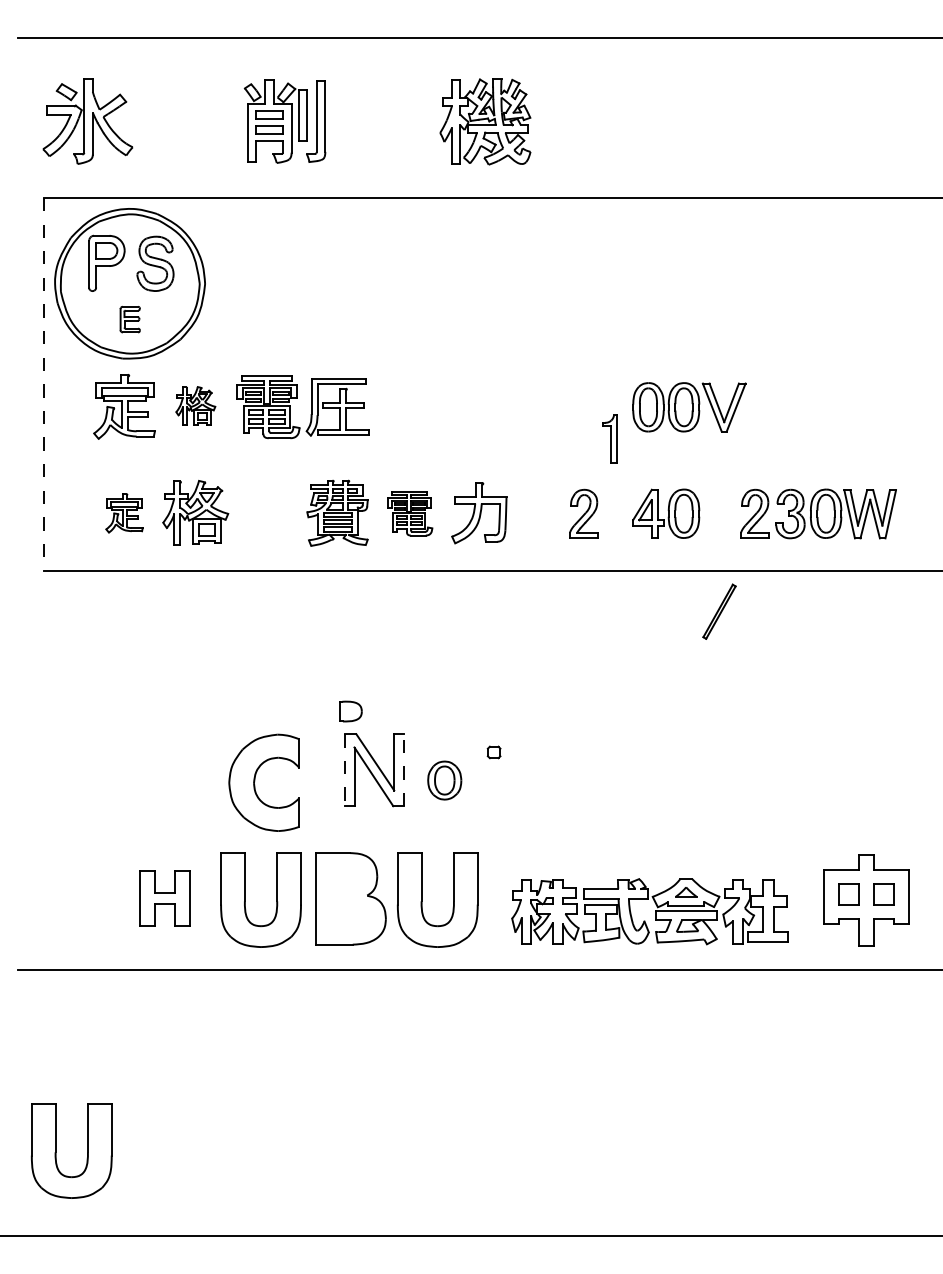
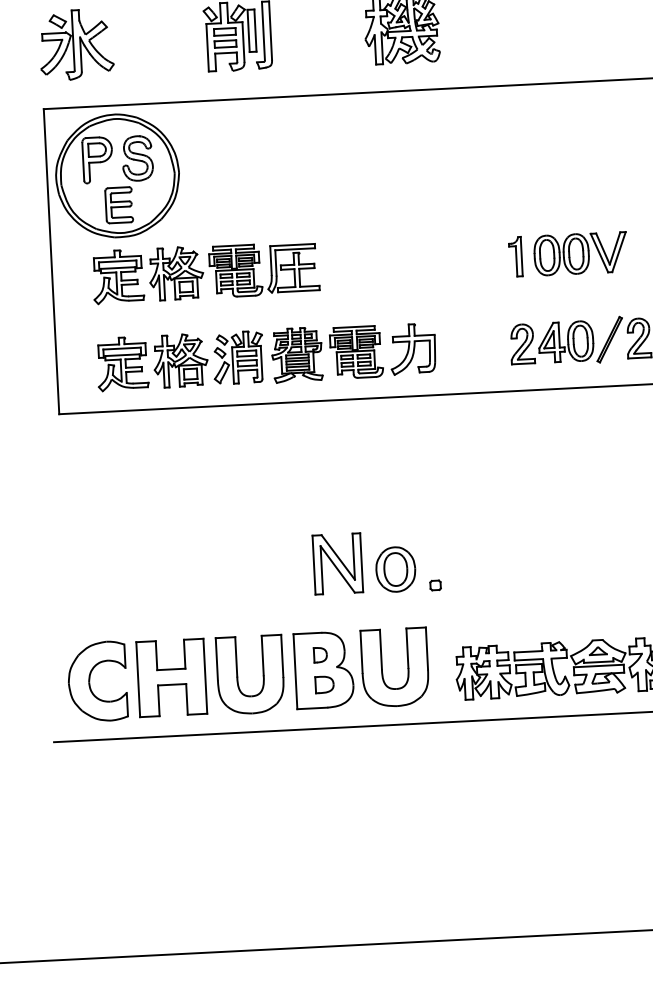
part: (130, 319) -> (119, 205), size x1.67
line: (44, 384) -> (51, 261), dashed -> solid
part: (195, 405) -> (176, 272), size x1.67
part: (609, 438) -> (515, 256), moved
part: (265, 512) -> (238, 357), added
part: (124, 513) -> (122, 364), size x1.67
part: (410, 513) -> (356, 352), size x1.43
part: (583, 513) -> (522, 343), moved
part: (719, 611) -> (609, 339), moved
part: (350, 711) -> (324, 684), moved
part: (493, 752) -> (435, 585), moved
line: (345, 770) -> (314, 565), dashed -> solid
line: (403, 770) -> (361, 562), dashed -> solid
part: (444, 780) -> (395, 569), size x1.43
part: (255, 781) -> (90, 680), moved
part: (347, 879) -> (320, 654), added
part: (164, 898) -> (171, 677), size x1.67
part: (56, 1150) -> (93, 888), removed

